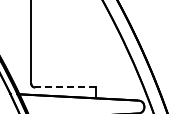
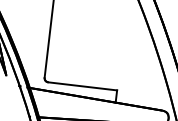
line: (65, 87) -> (82, 86), dashed -> solid

